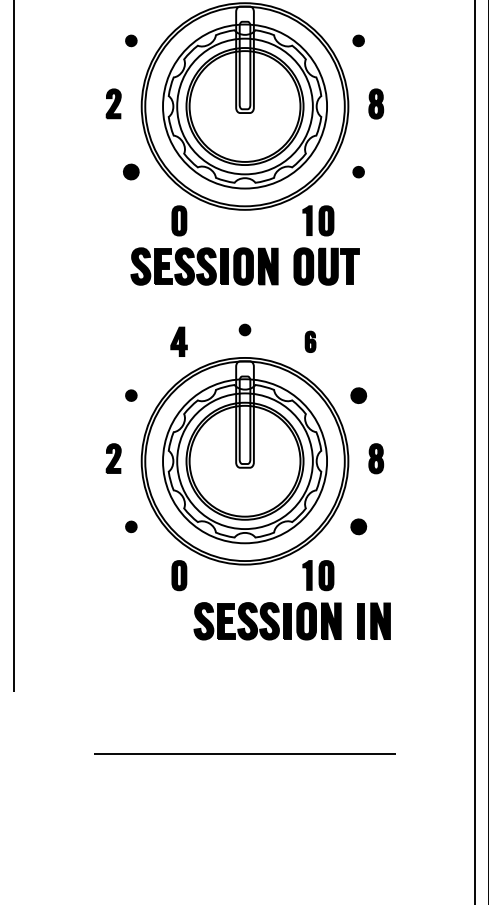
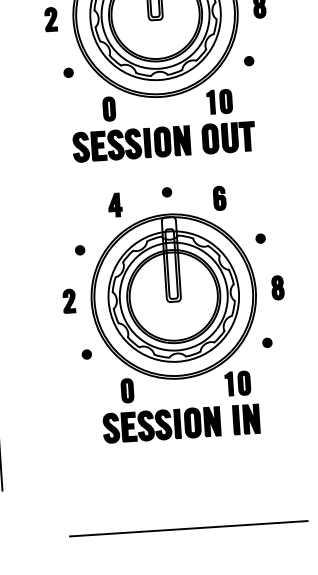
part: (131, 172) -> (68, 73), size x0.71
part: (310, 341) -> (219, 198), size x1.43
part: (358, 395) -> (260, 238), size x0.71
part: (358, 526) -> (267, 342), size x0.71
part: (291, 621) -> (180, 423), moved

